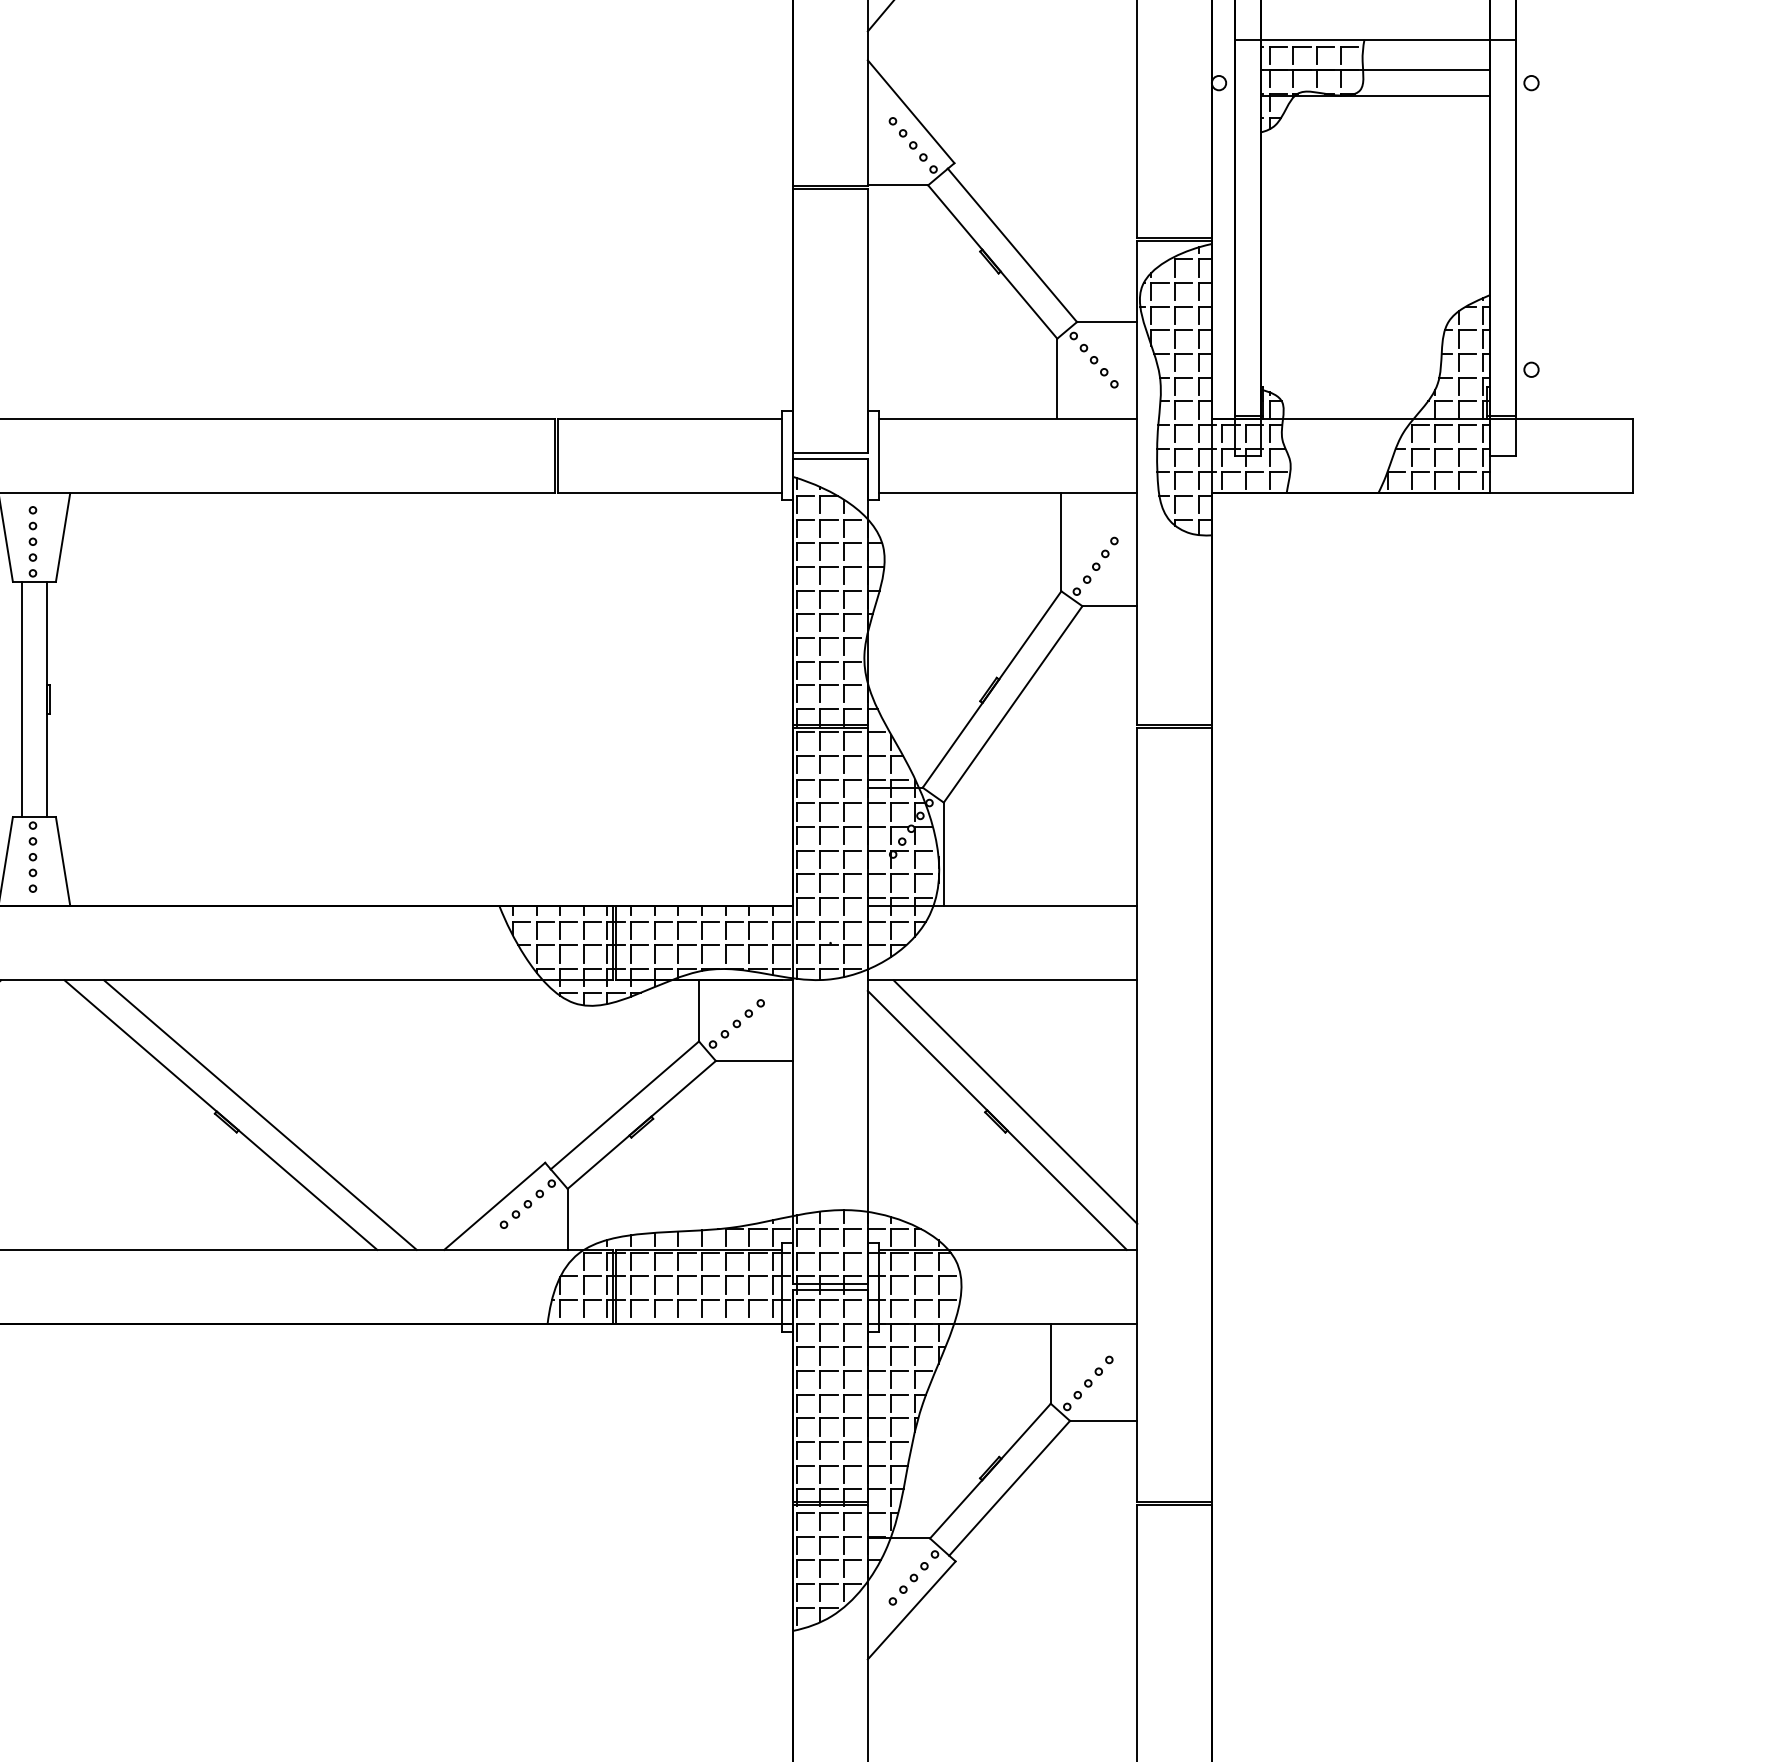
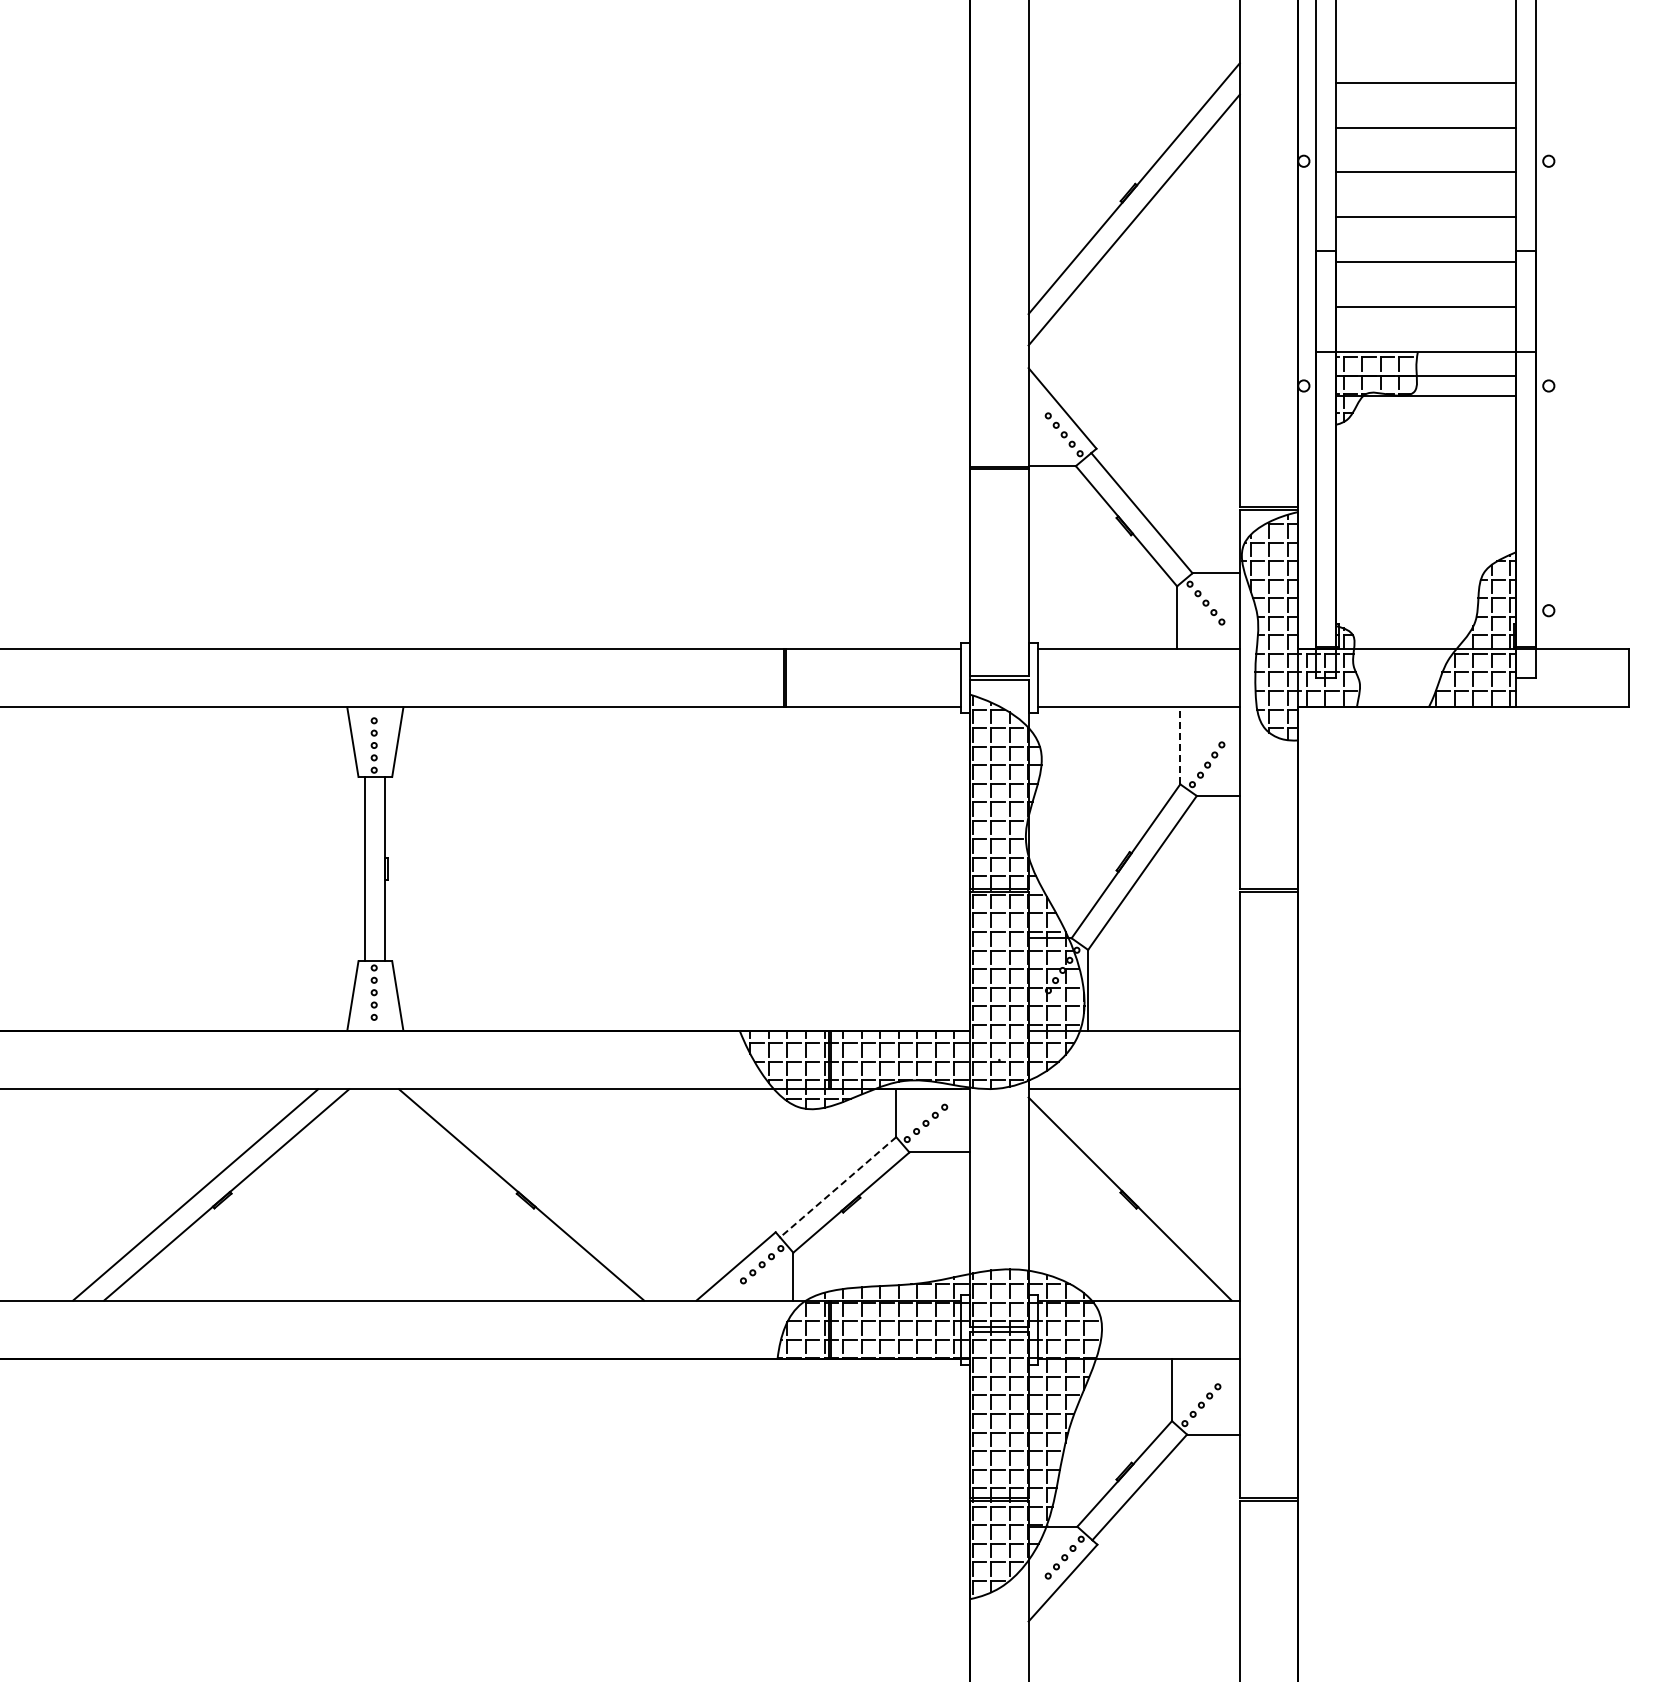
line: (1061, 541) -> (1180, 745), solid -> dashed
line: (1014, 1101) -> (1143, 1184), removed
line: (625, 1105) -> (838, 1187), solid -> dashed
line: (260, 1114) -> (552, 1194), removed

